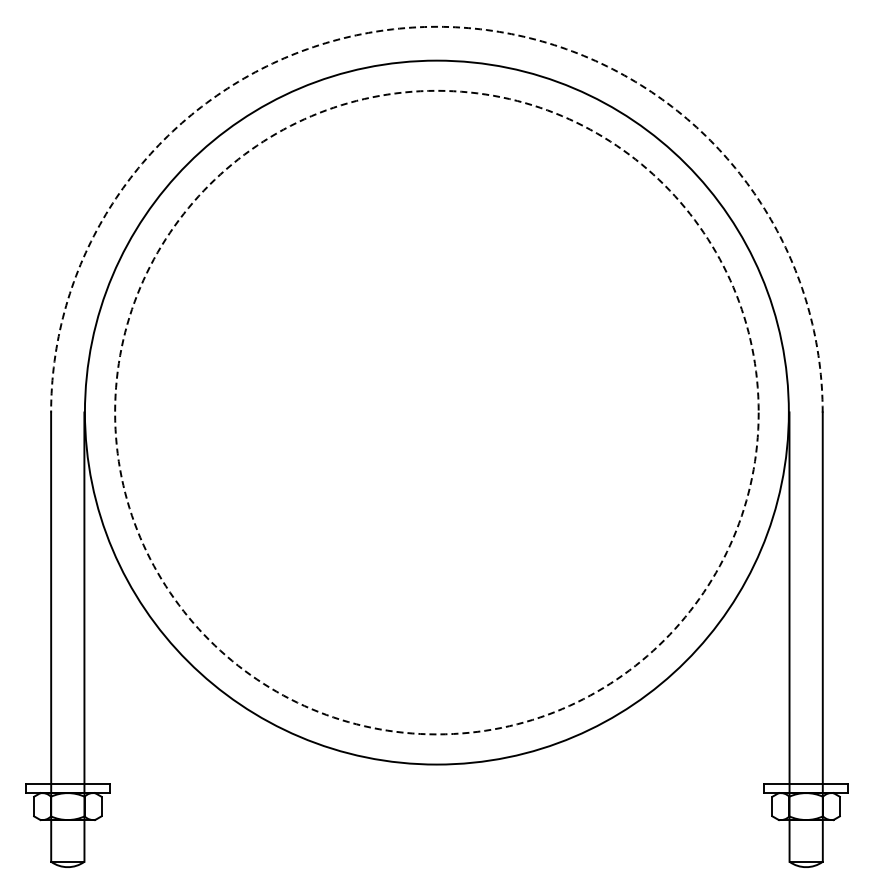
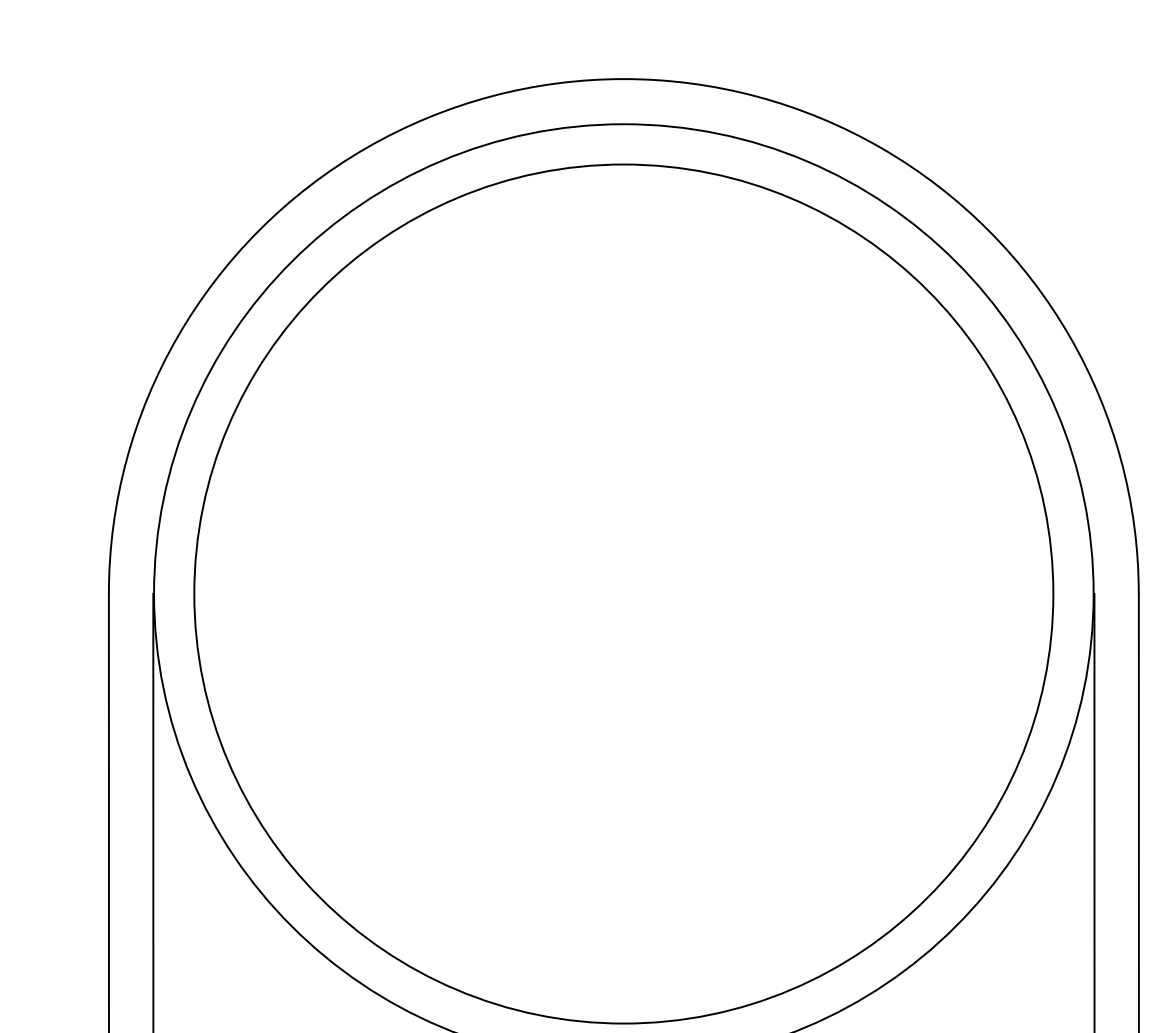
arc: (437, 26) -> (624, 78), dashed -> solid
circle: (436, 412) -> (623, 593), dashed -> solid

